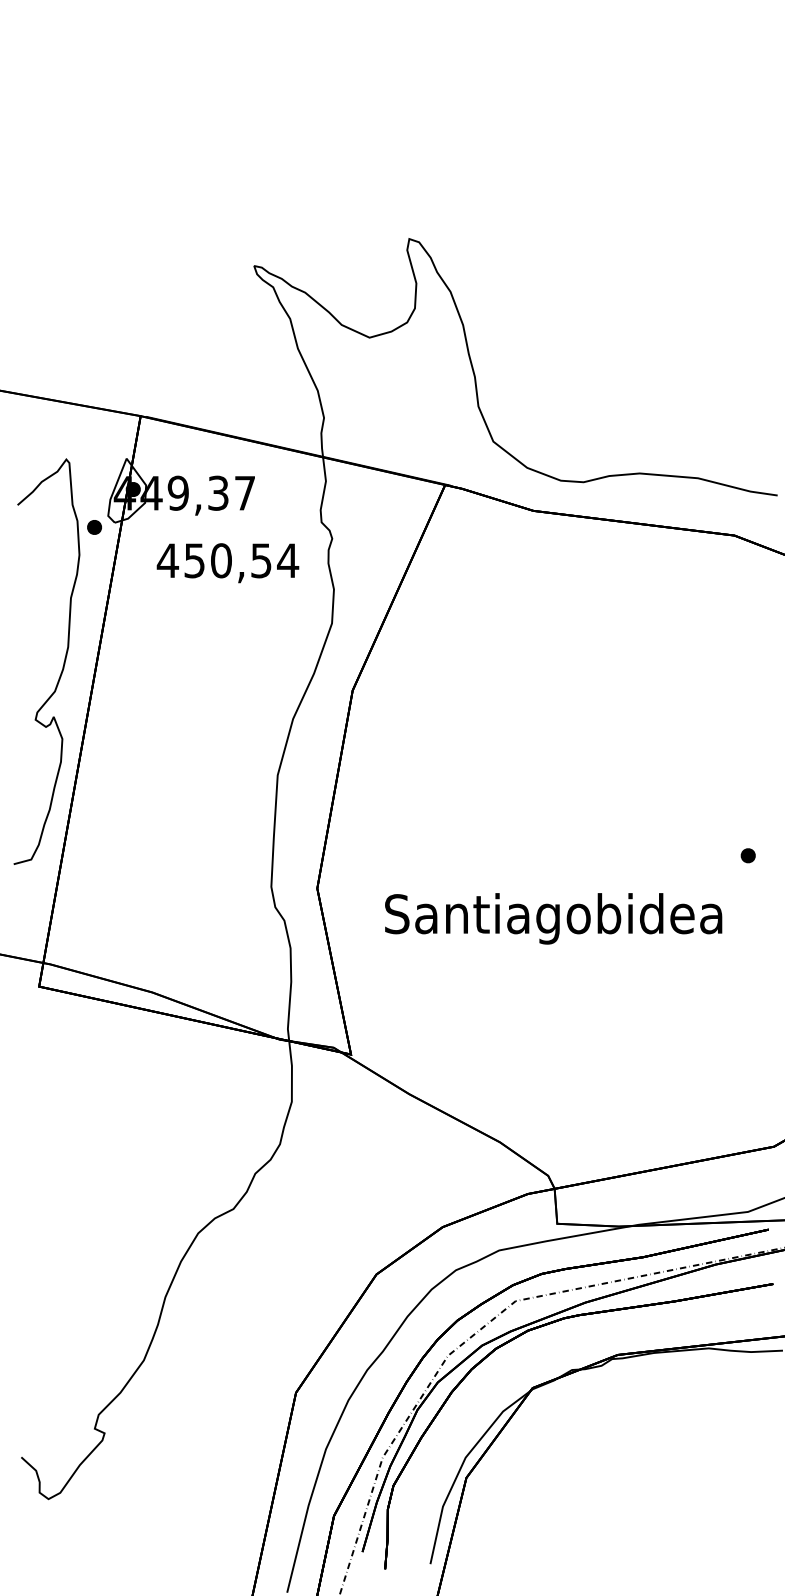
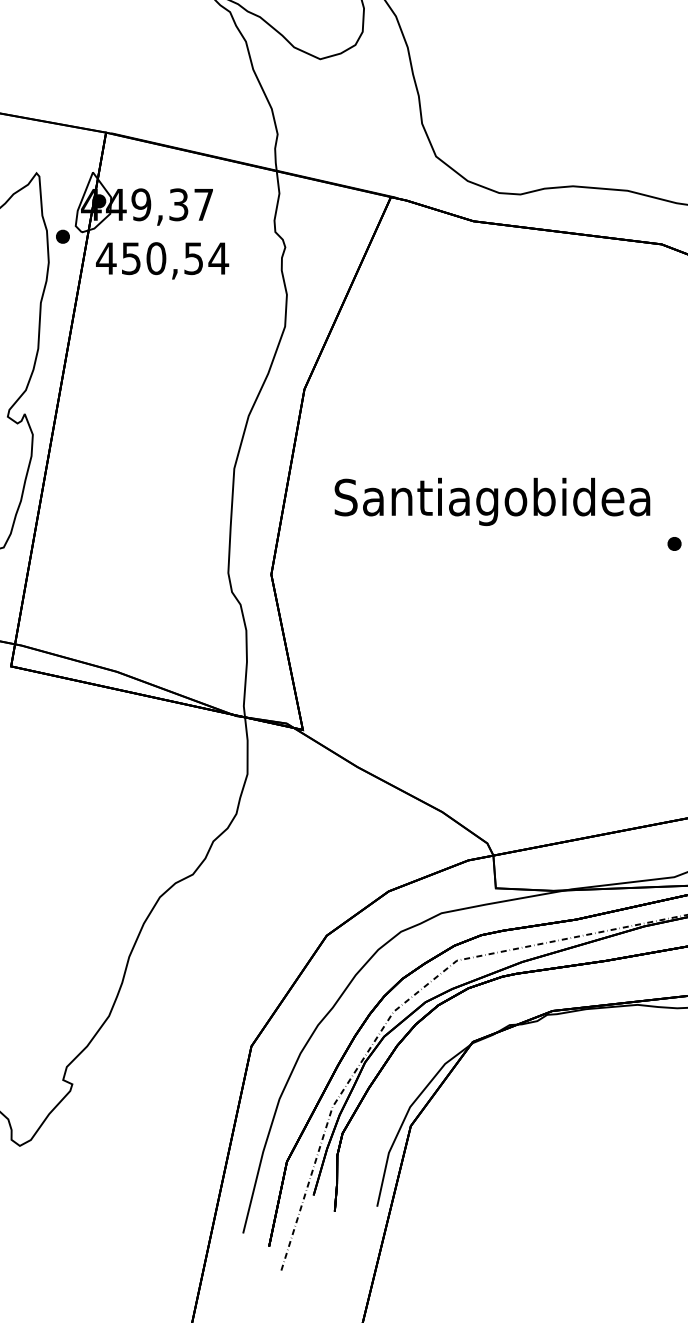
text: (227, 563) -> (162, 261), moved
text: (553, 918) -> (492, 501), moved

